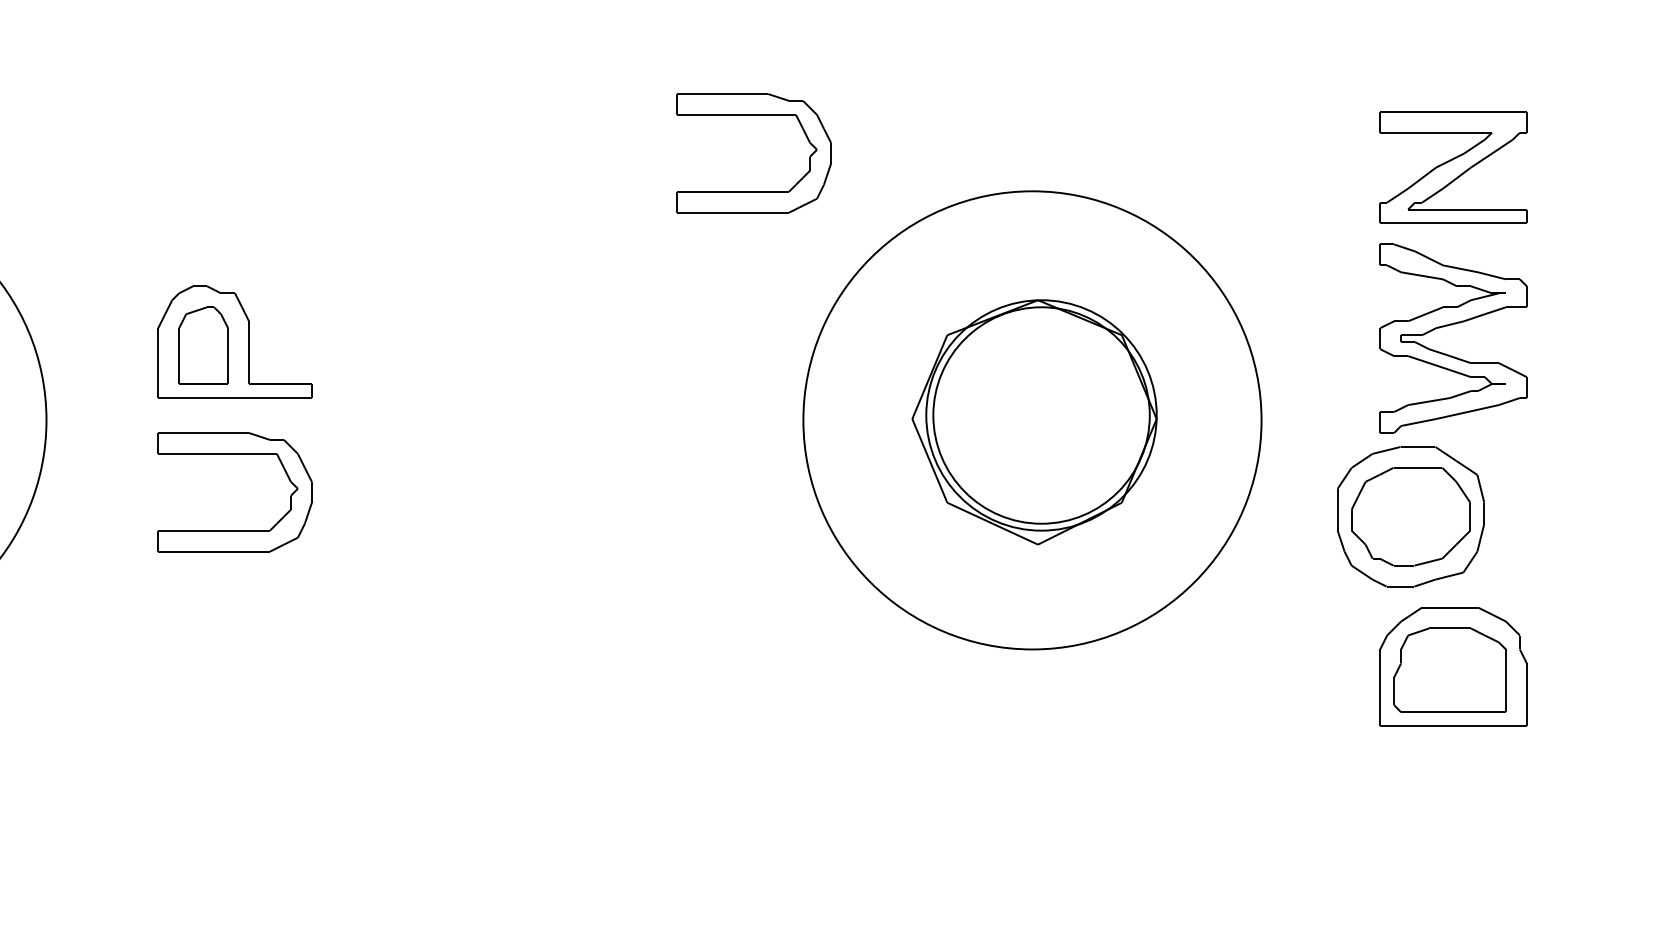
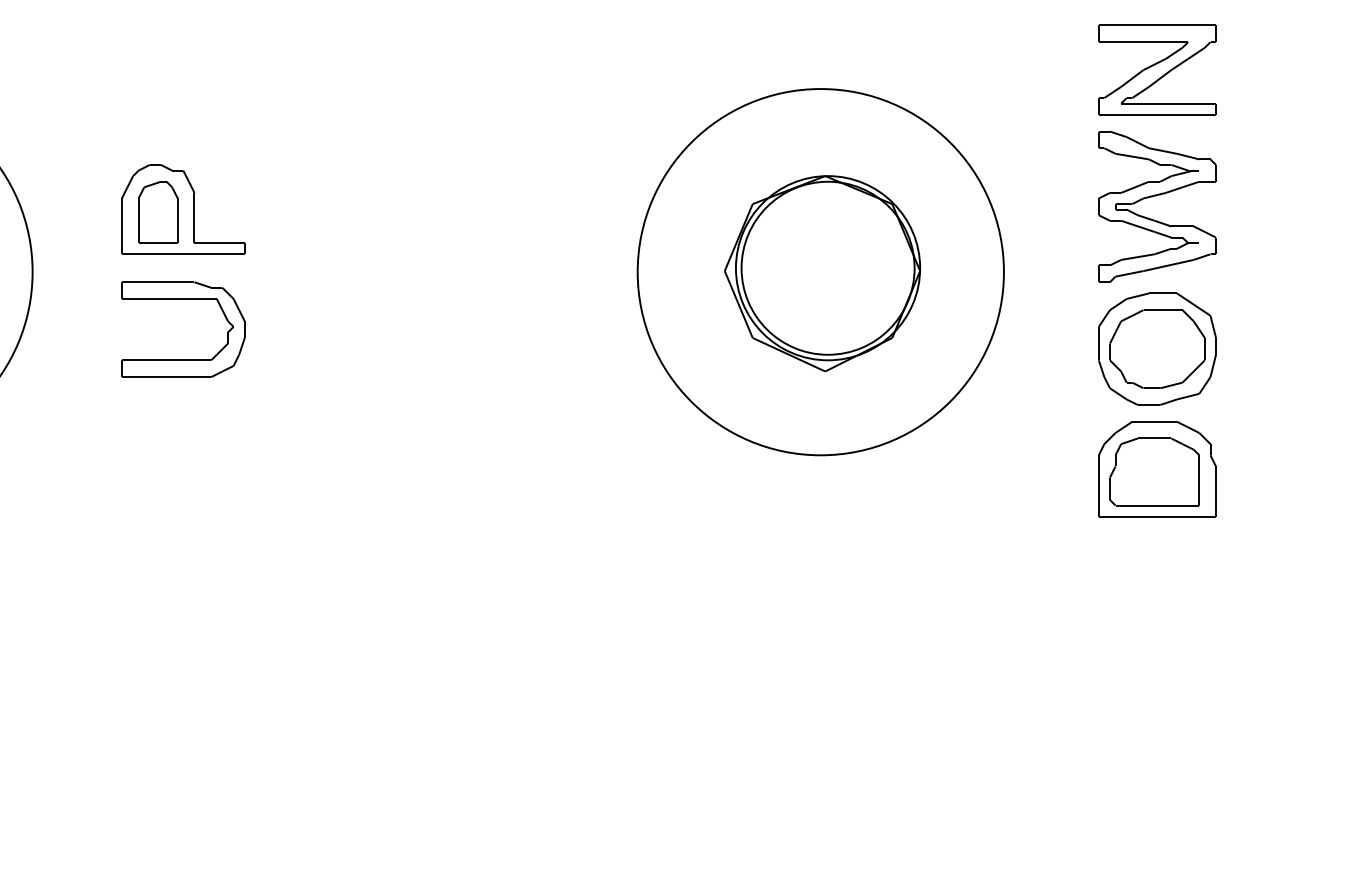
part: (754, 115) -> (598, 28), removed
part: (1411, 515) -> (1157, 348), moved

